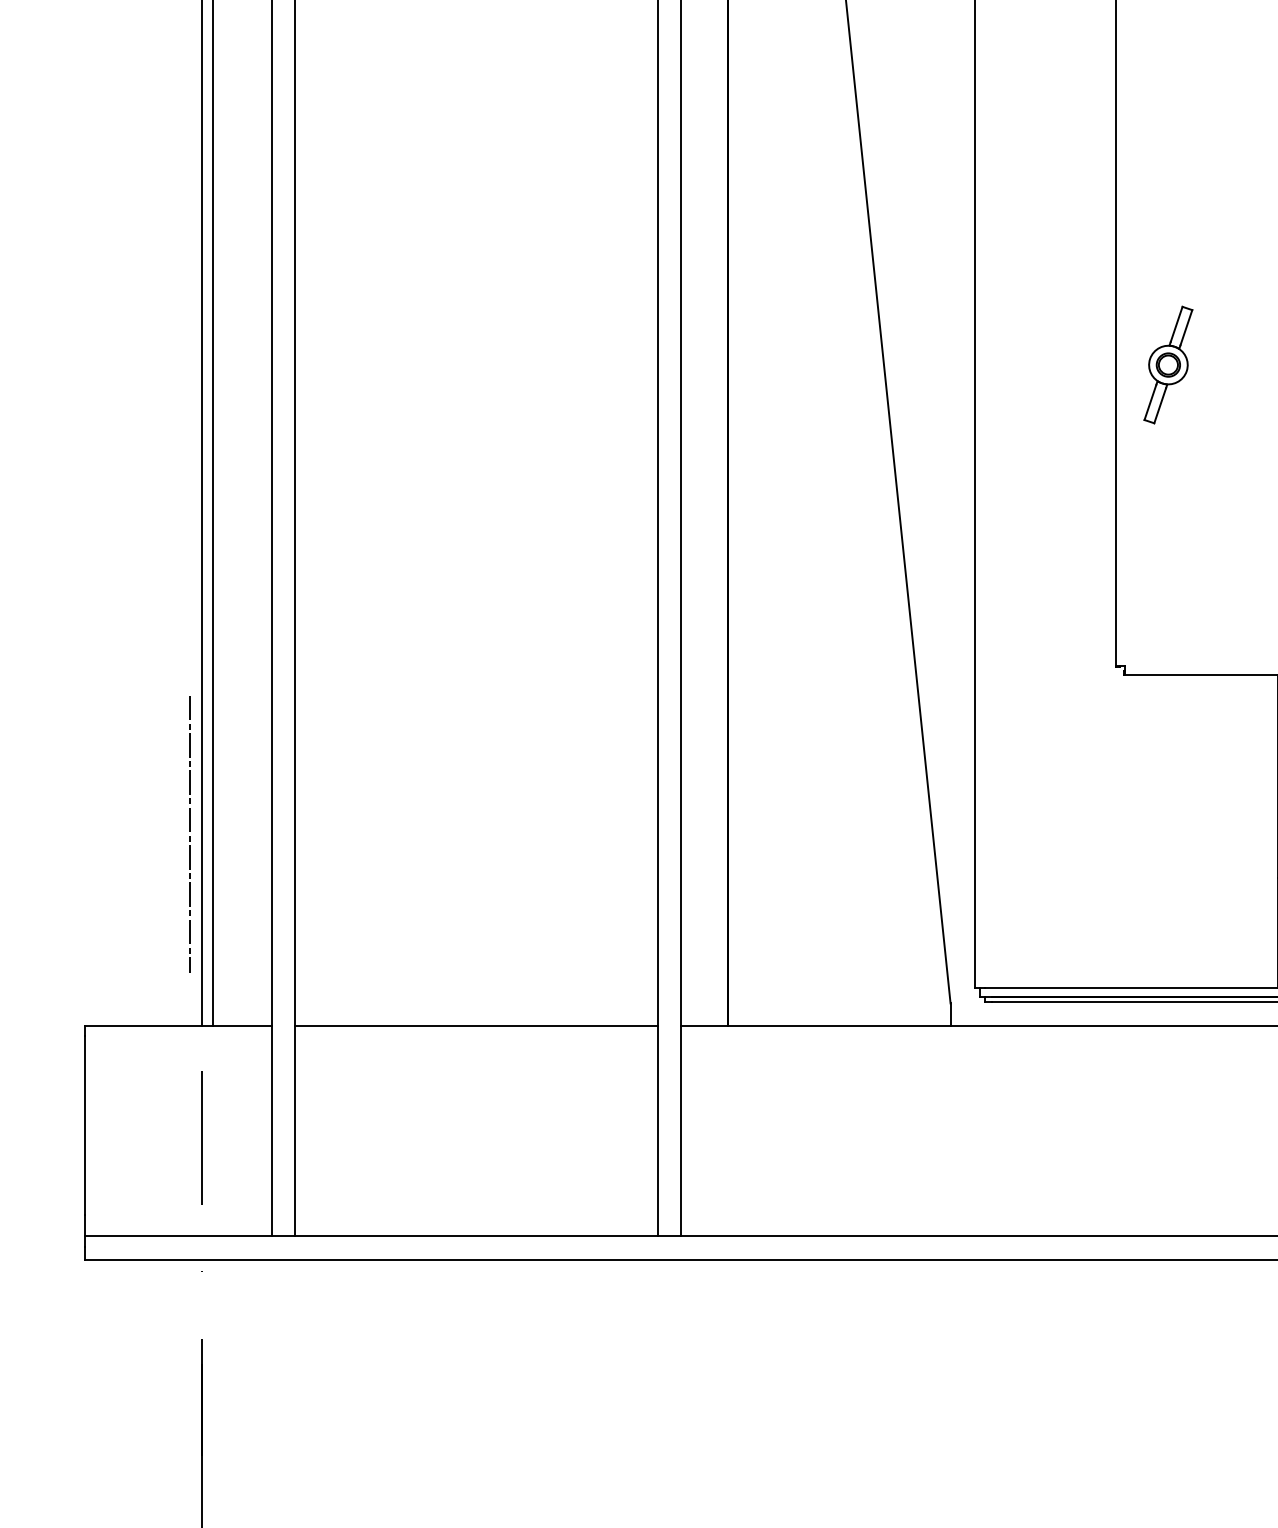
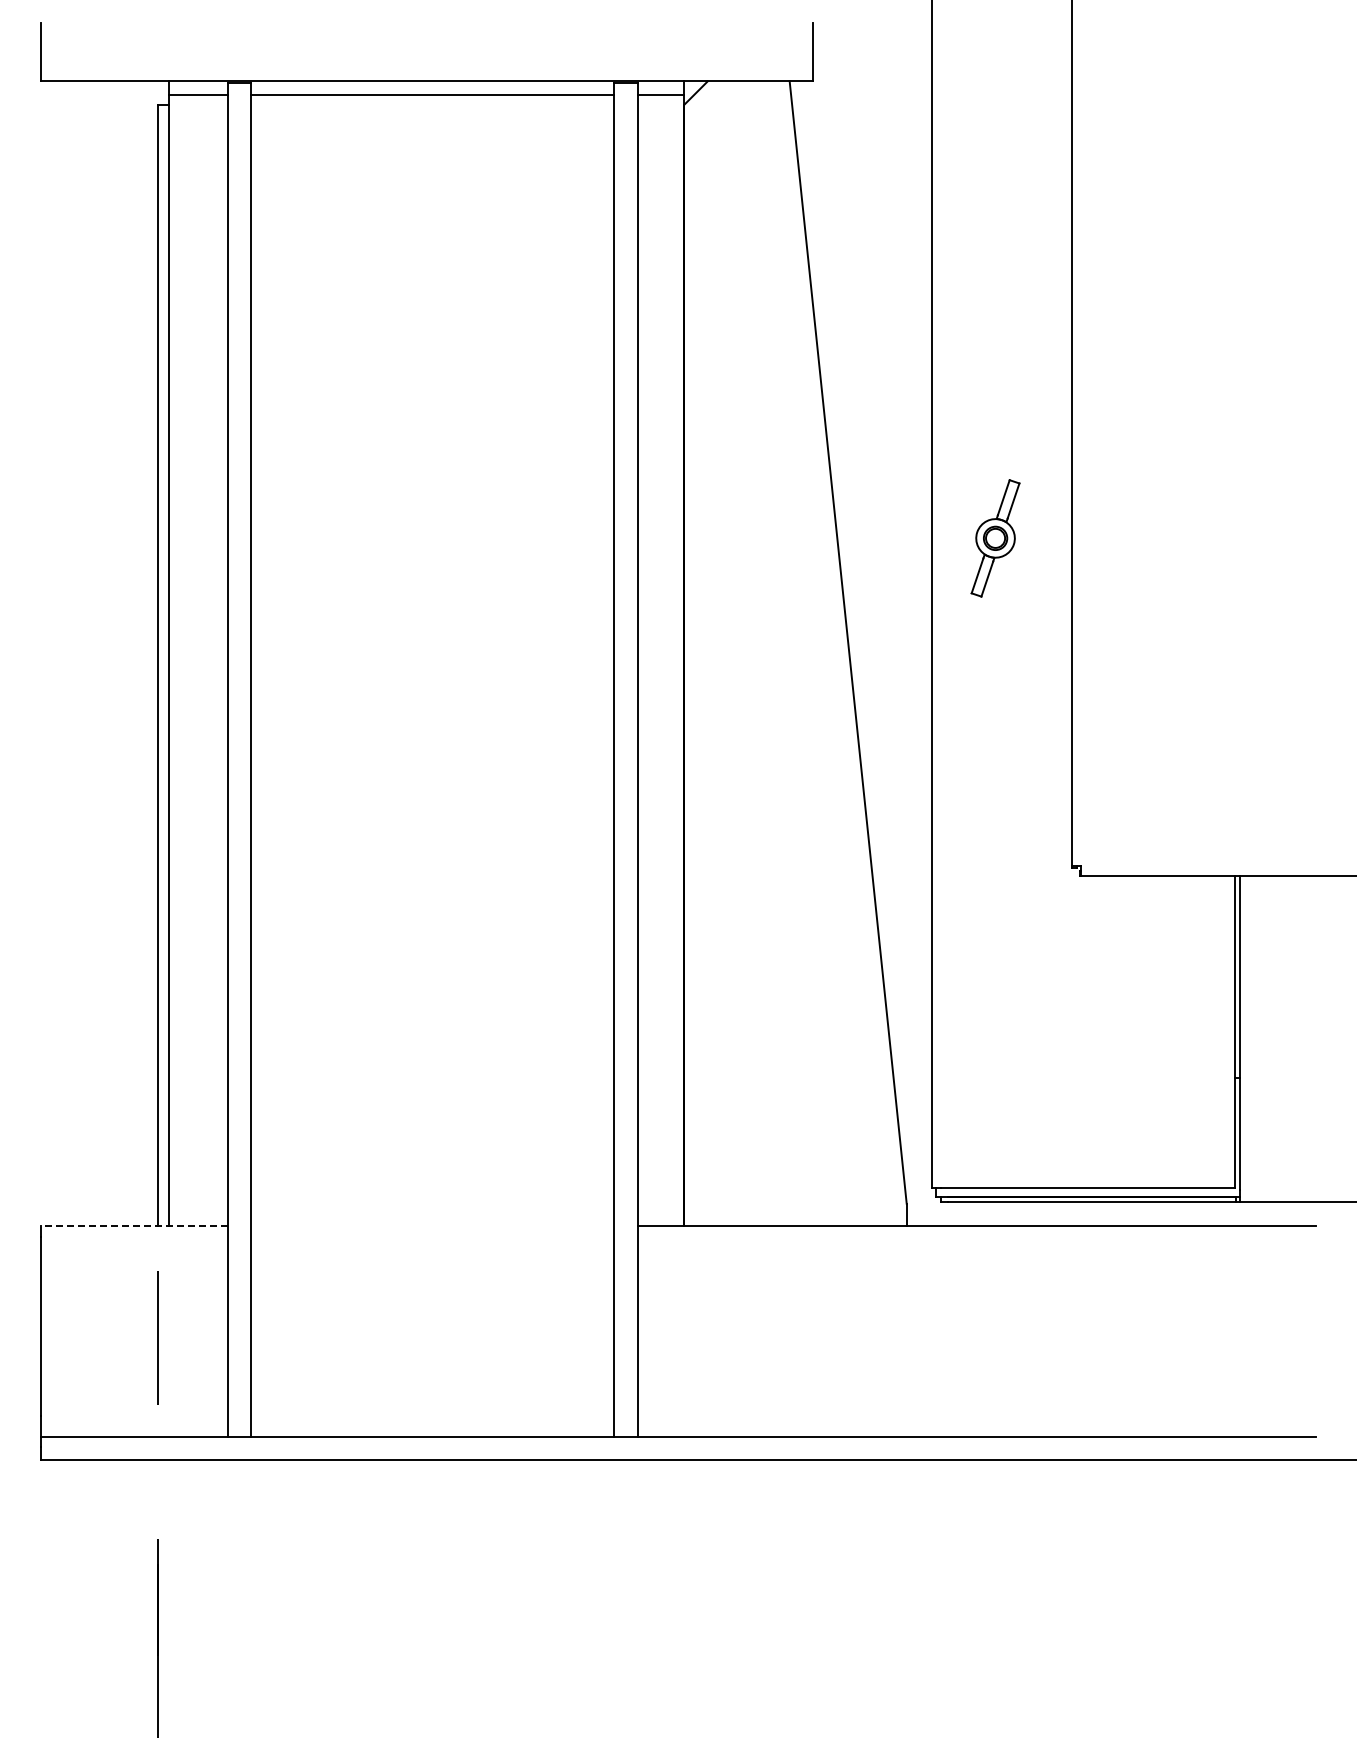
part: (1168, 365) -> (995, 538), moved
line: (189, 832) -> (145, 1032), removed
line: (178, 1026) -> (134, 1226), solid -> dashed
line: (476, 1026) -> (432, 1226), removed

